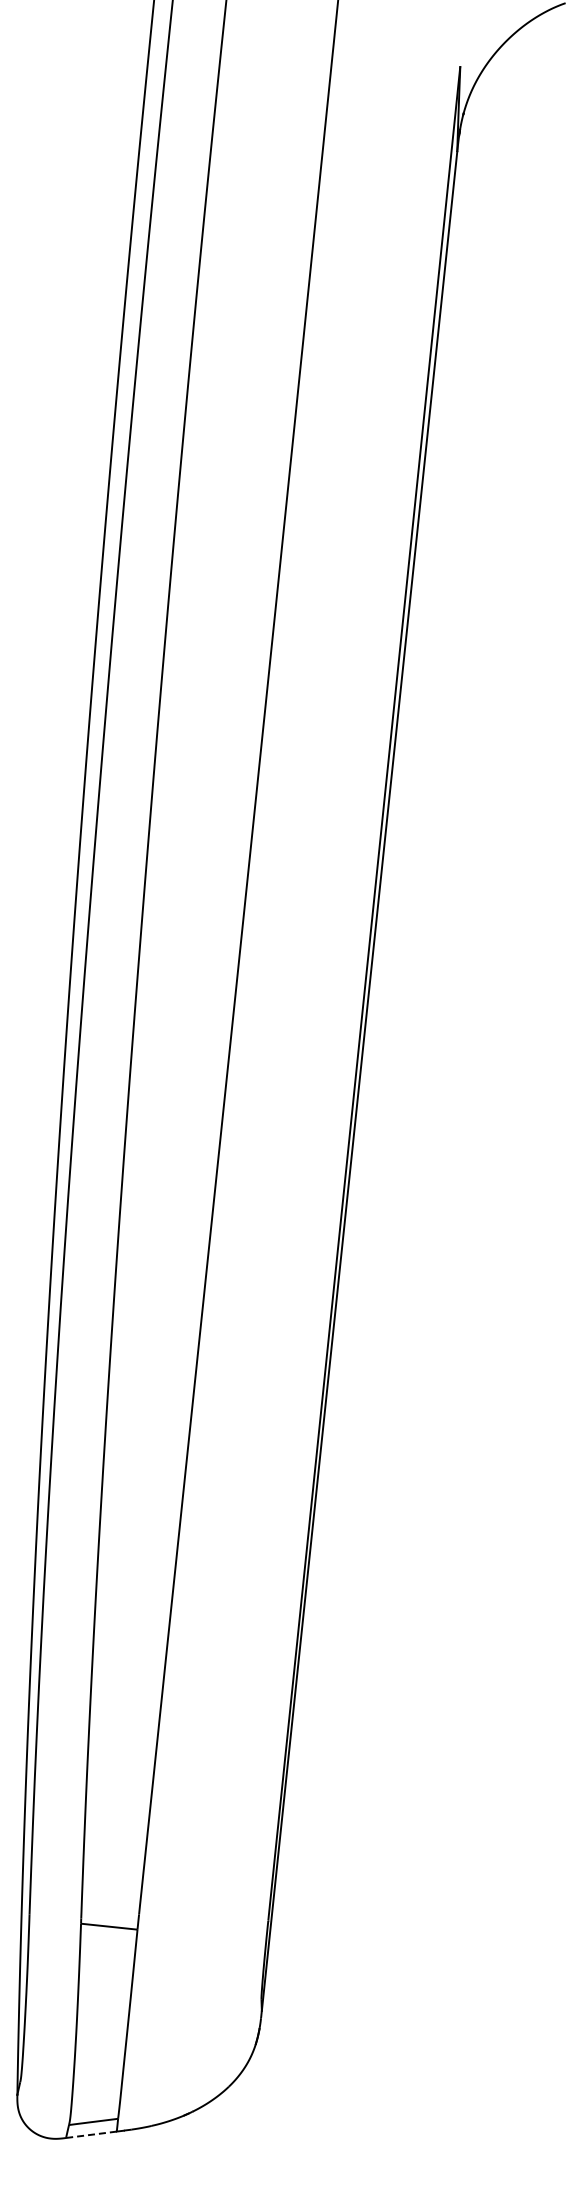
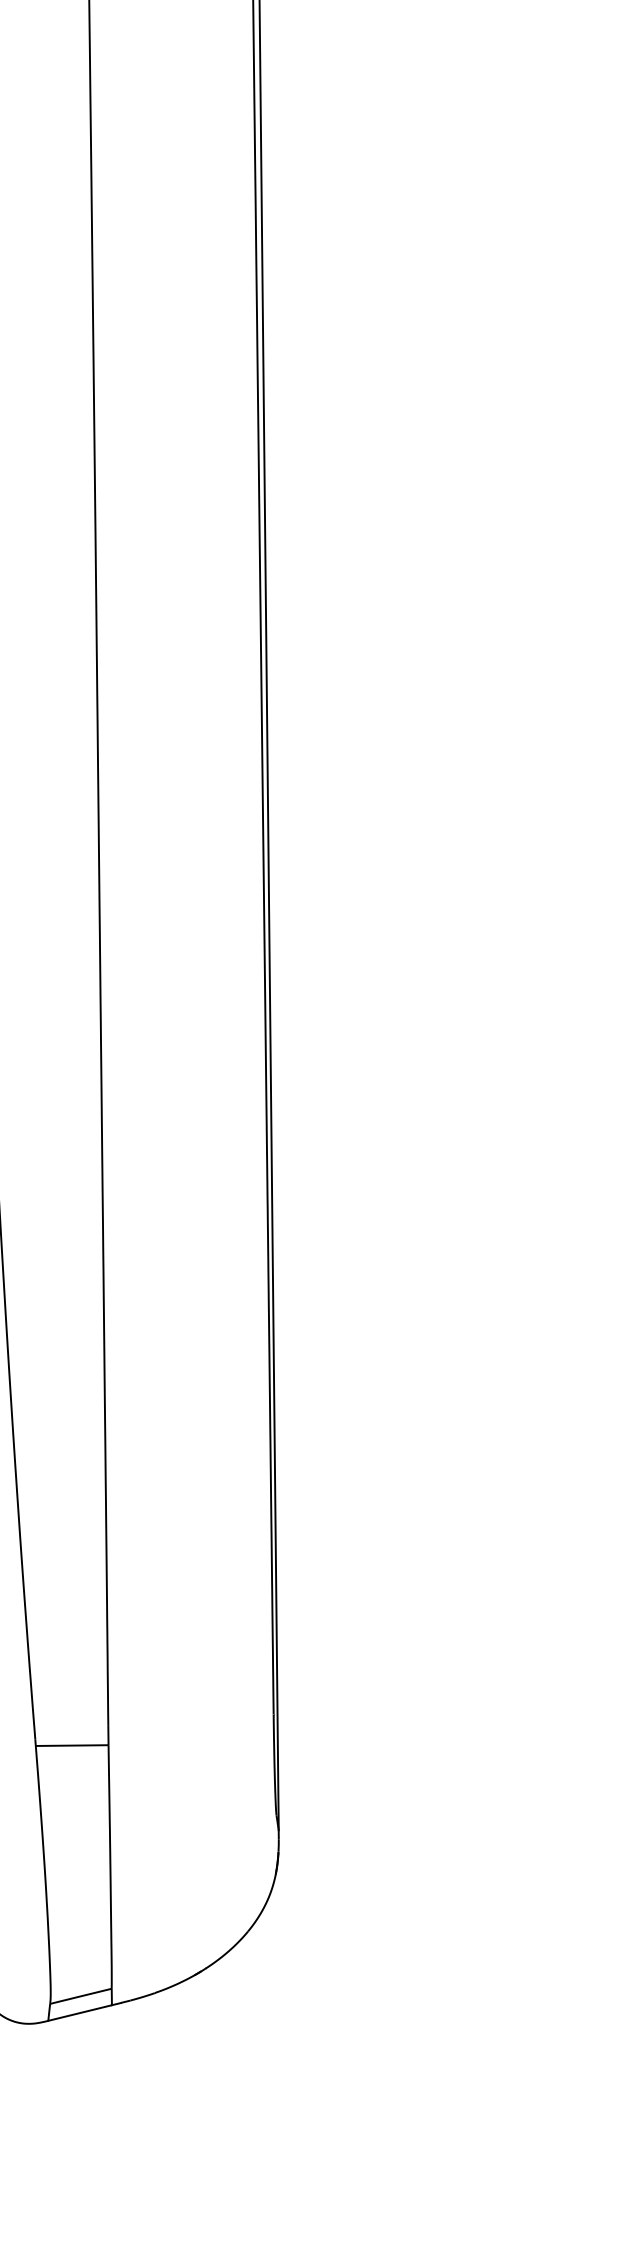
line: (91, 2134) -> (80, 2012), dashed -> solid

